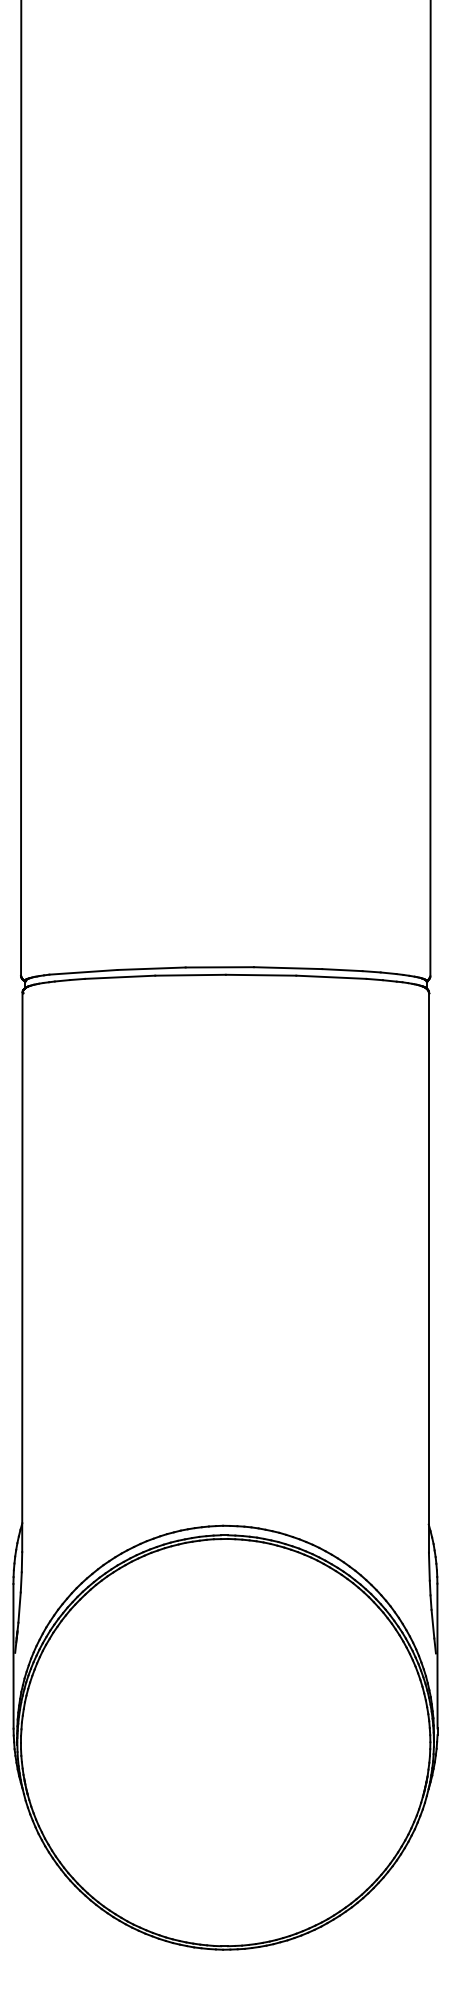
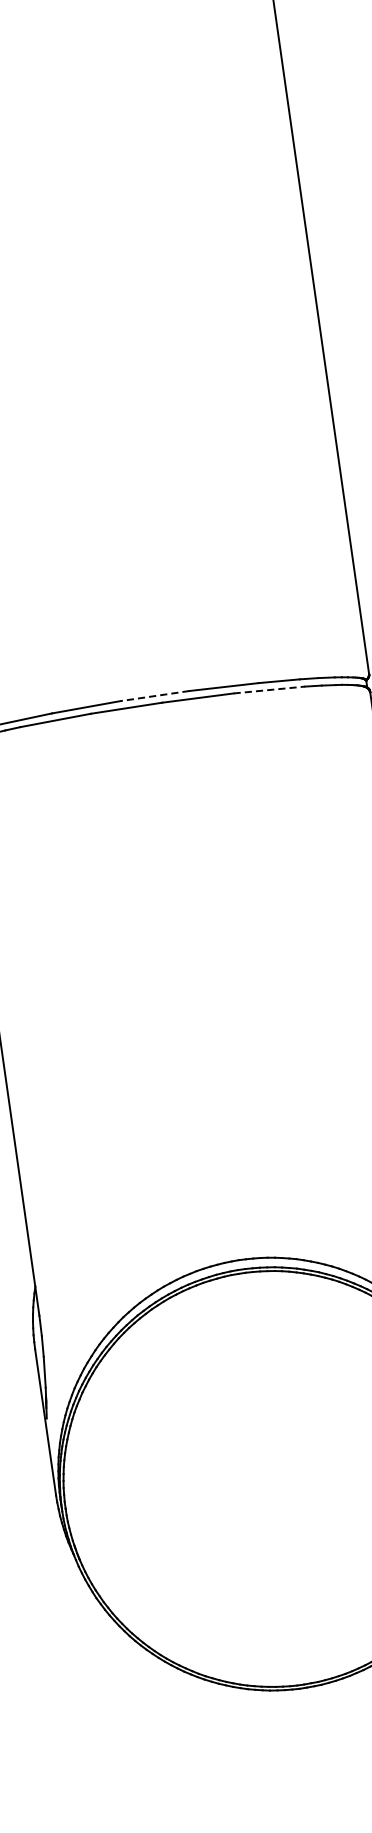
line: (219, 967) -> (154, 696), solid -> dashed
line: (331, 977) -> (269, 690), solid -> dashed

